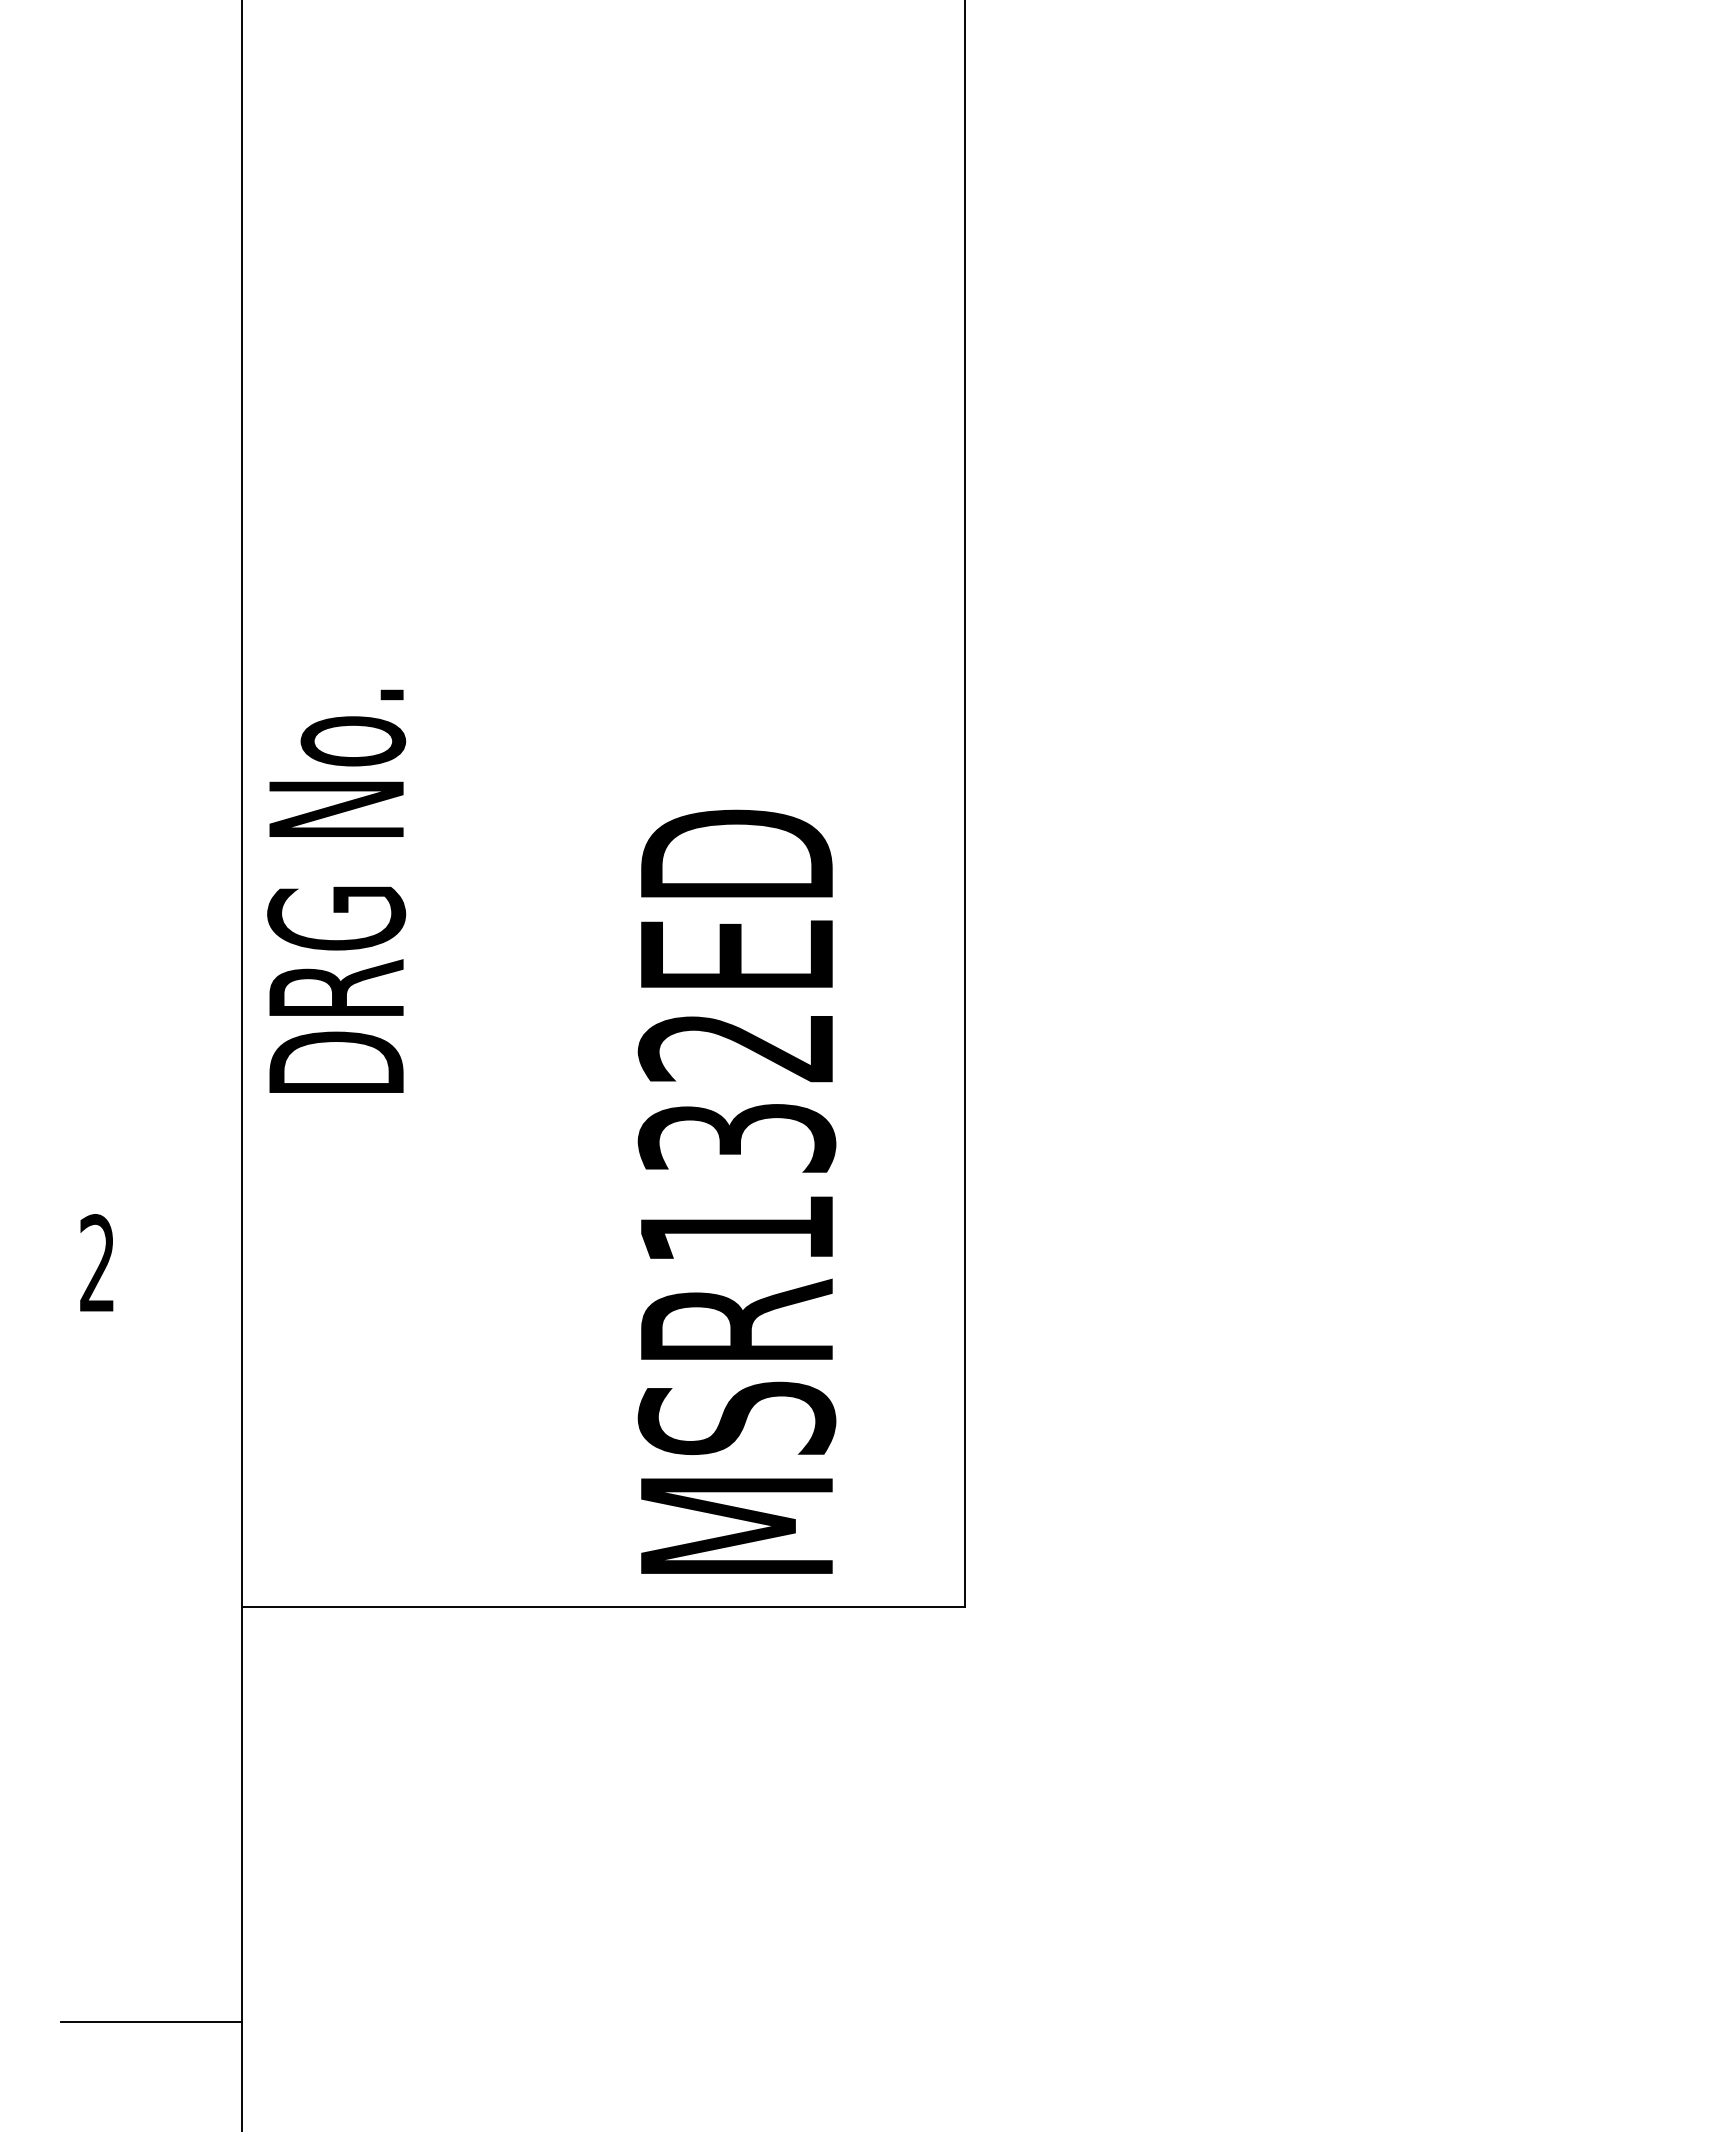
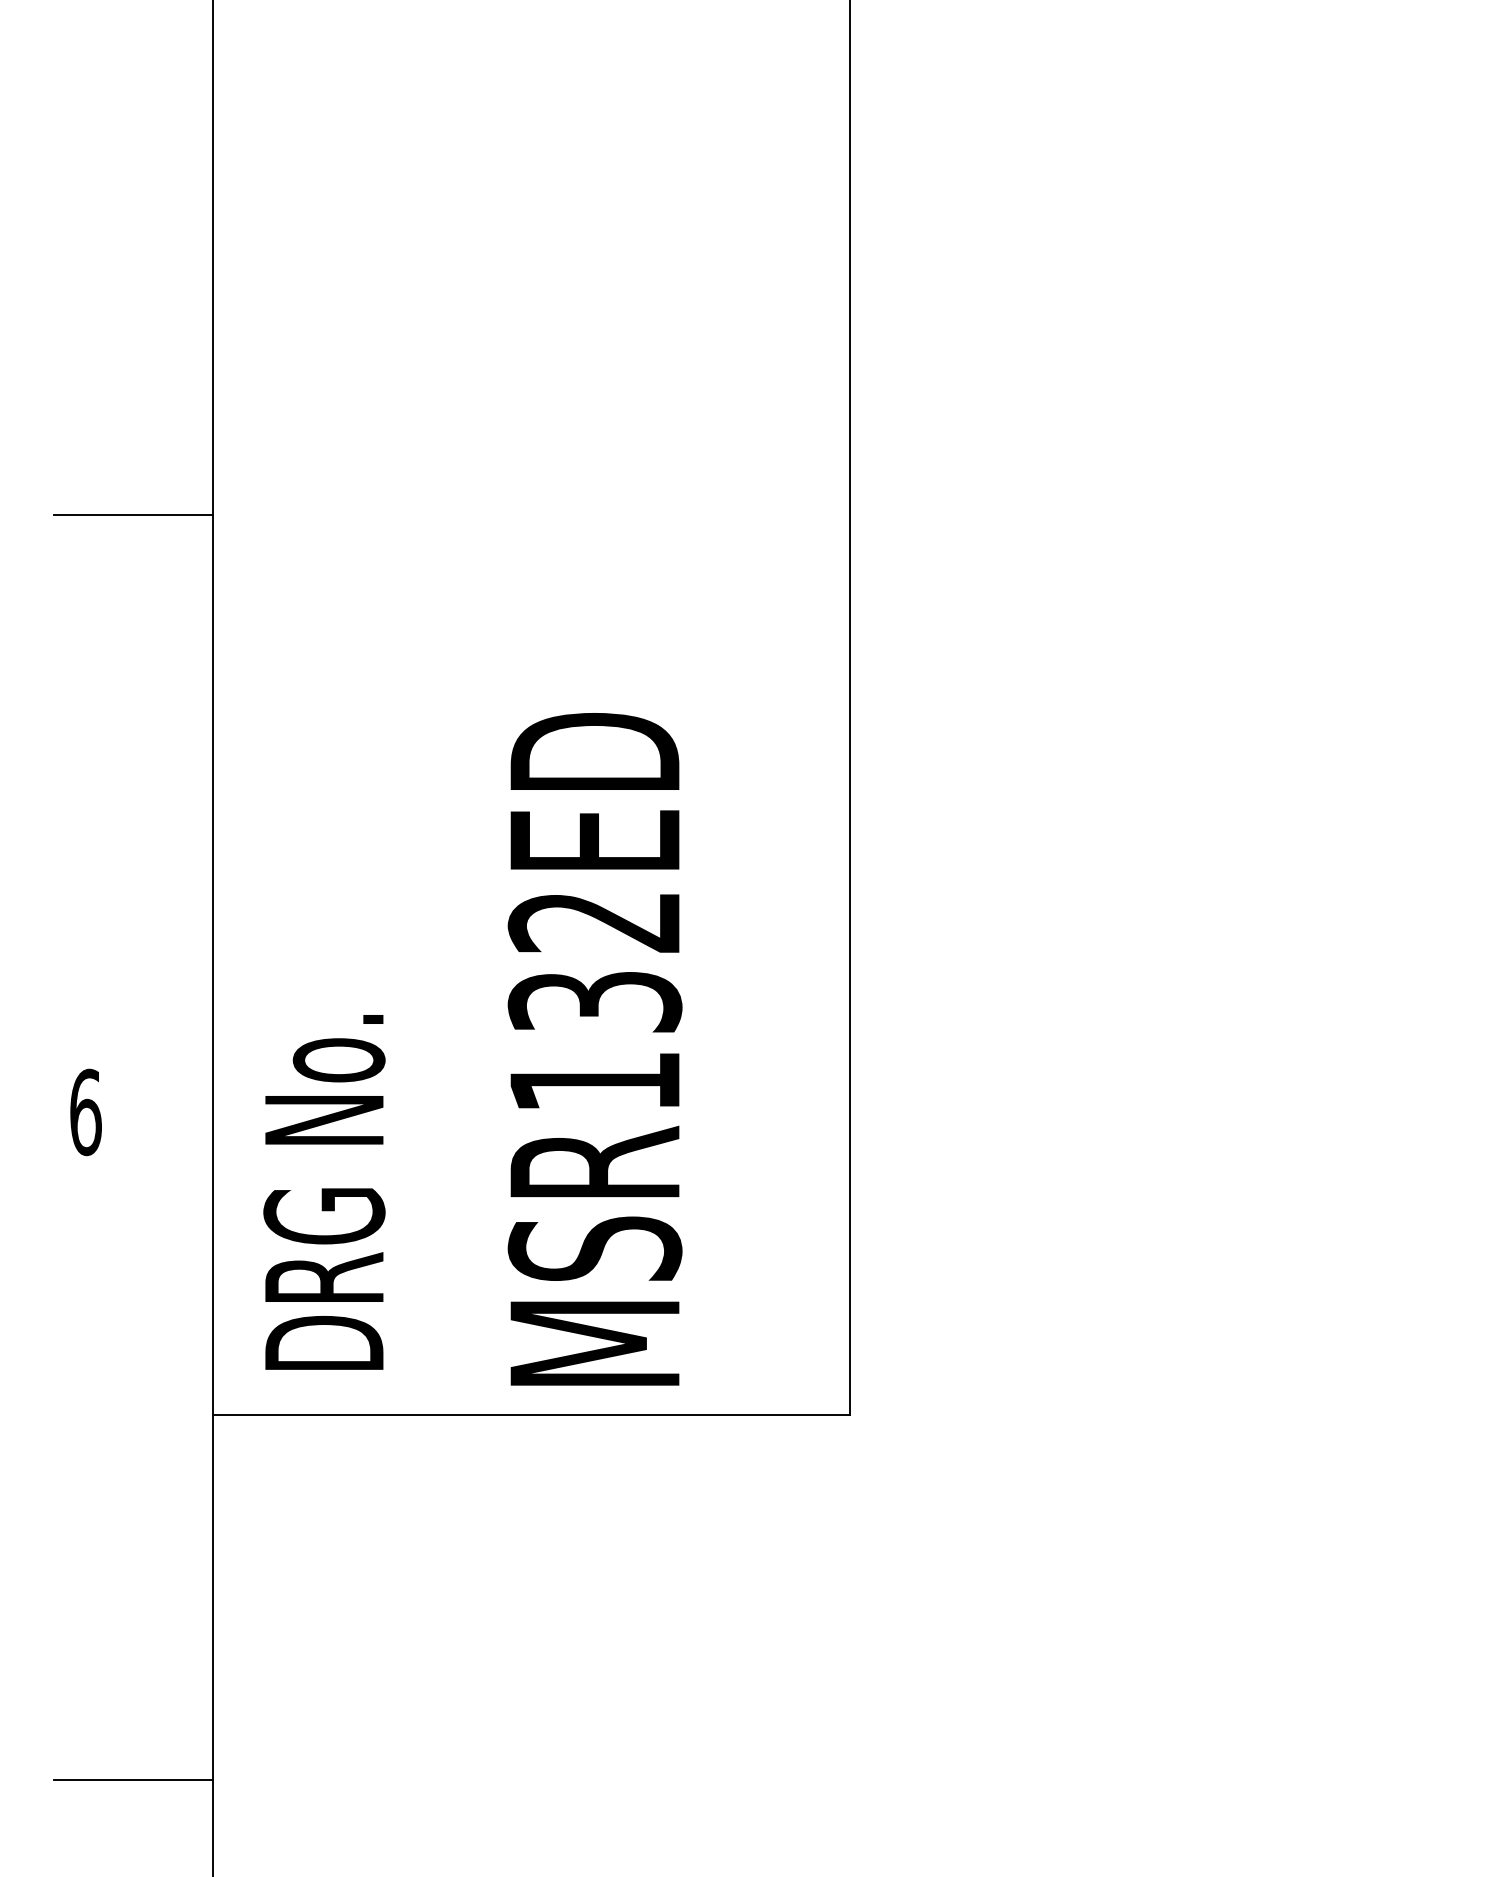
line: (150, 584) -> (132, 514), added
text: (336, 890) -> (324, 1191), moved
text: (736, 1191) -> (594, 1048), moved
text: (97, 1263) -> (85, 1112), 2 -> 6

